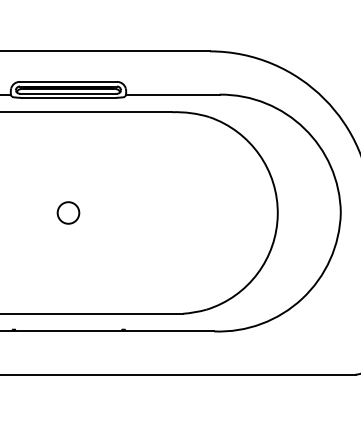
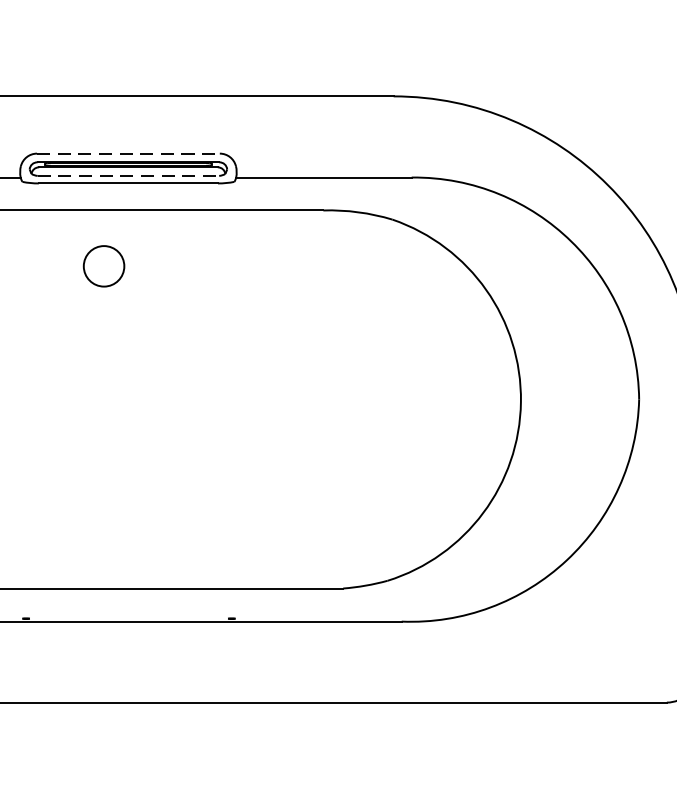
line: (68, 81) -> (128, 152), solid -> dashed
line: (69, 93) -> (130, 175), solid -> dashed
circle: (68, 212) -> (104, 265), moved

